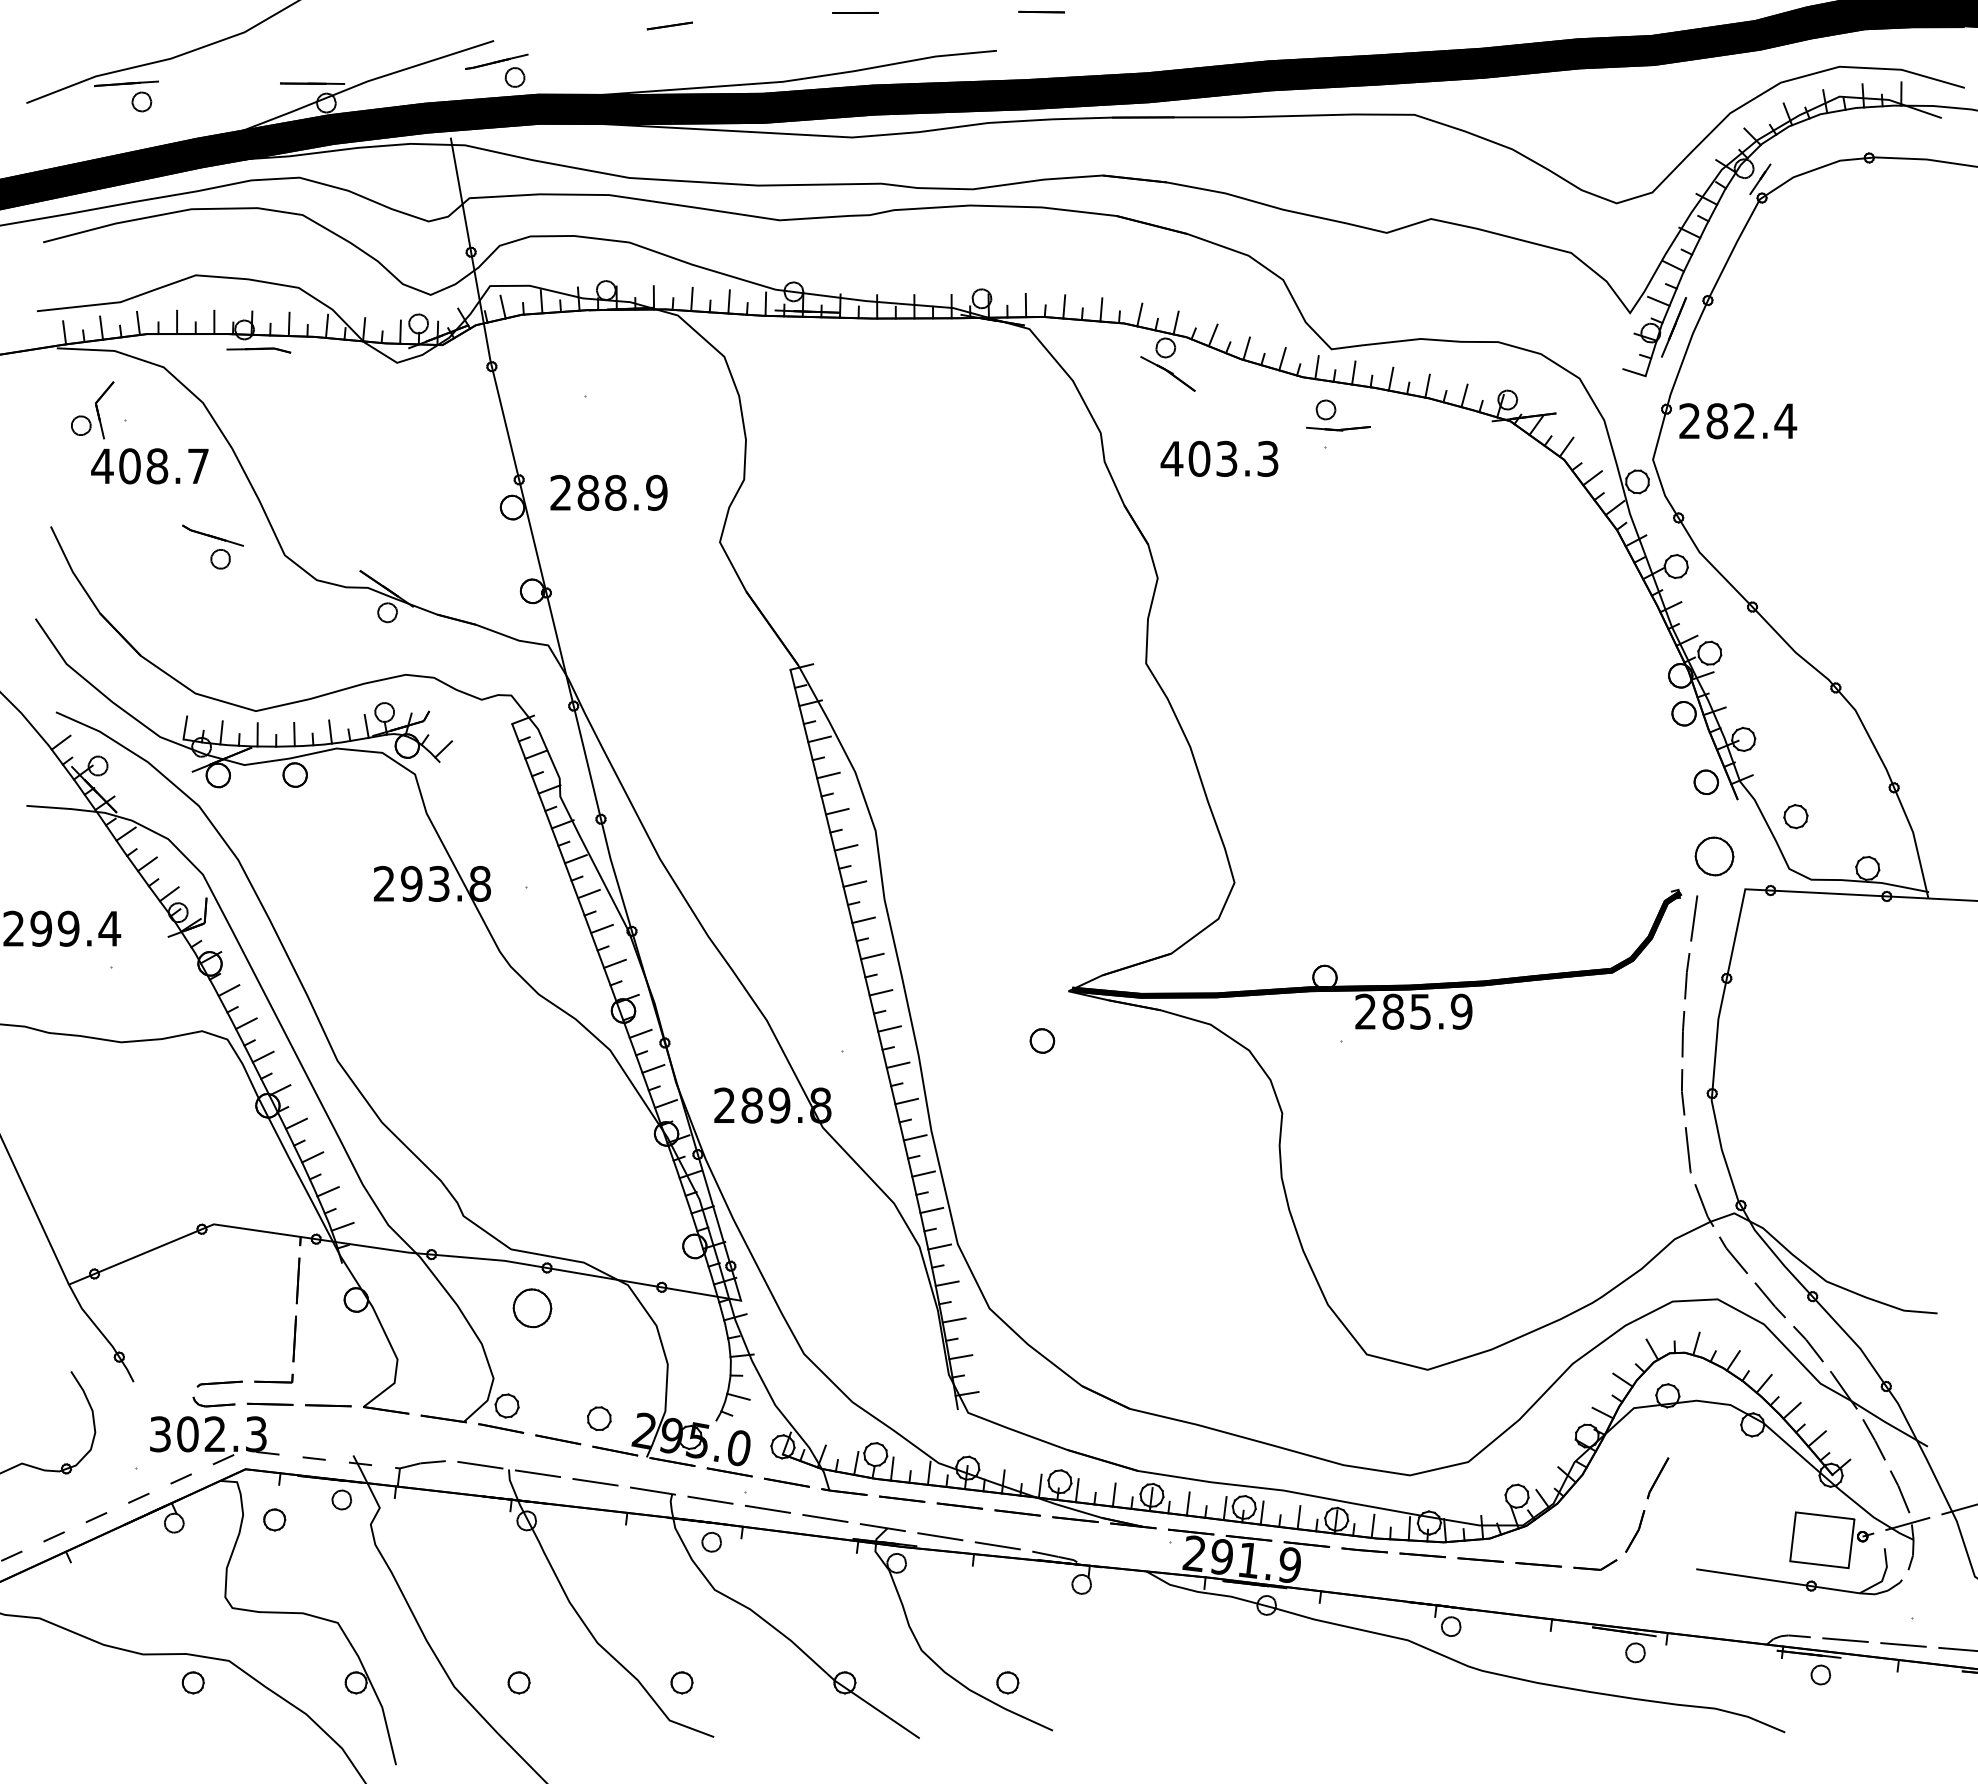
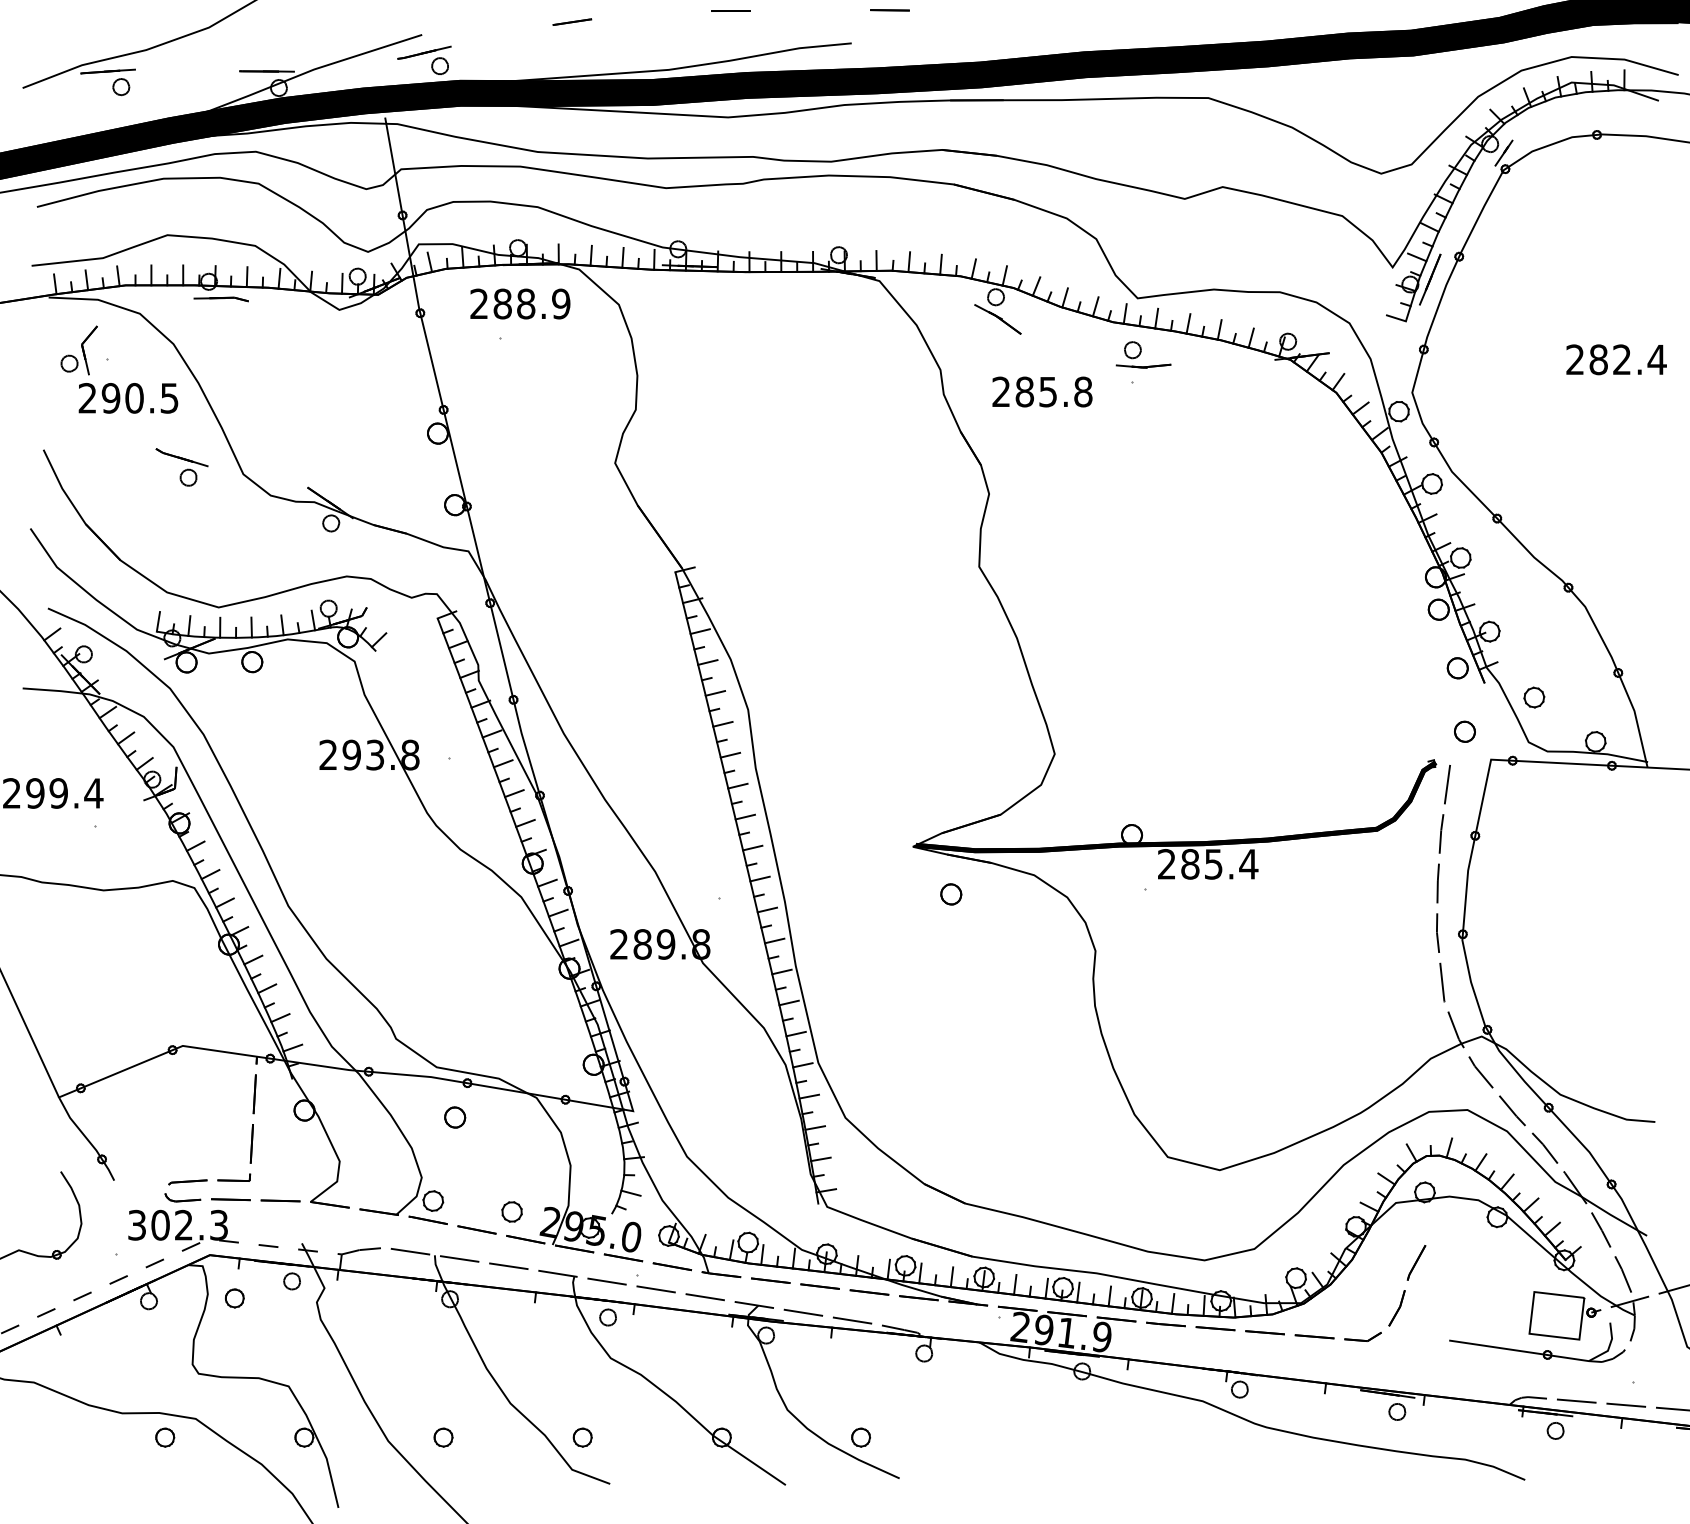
text: (1738, 421) -> (1616, 360), moved
text: (1219, 458) -> (1041, 391), 403.3 -> 285.8
text: (149, 466) -> (127, 398), 408.7 -> 290.5
text: (608, 492) -> (519, 303), moved
part: (1714, 856) -> (1464, 731), size x0.62
text: (1461, 1011) -> (1248, 864), 285.9 -> 285.4
part: (1042, 1040) -> (951, 893), moved
part: (532, 1307) -> (455, 1116), size x0.62

